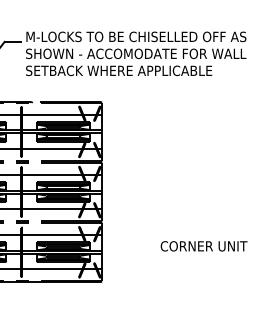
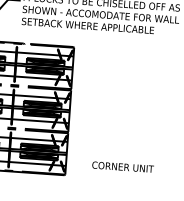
text: (203, 246) -> (122, 167), moved

